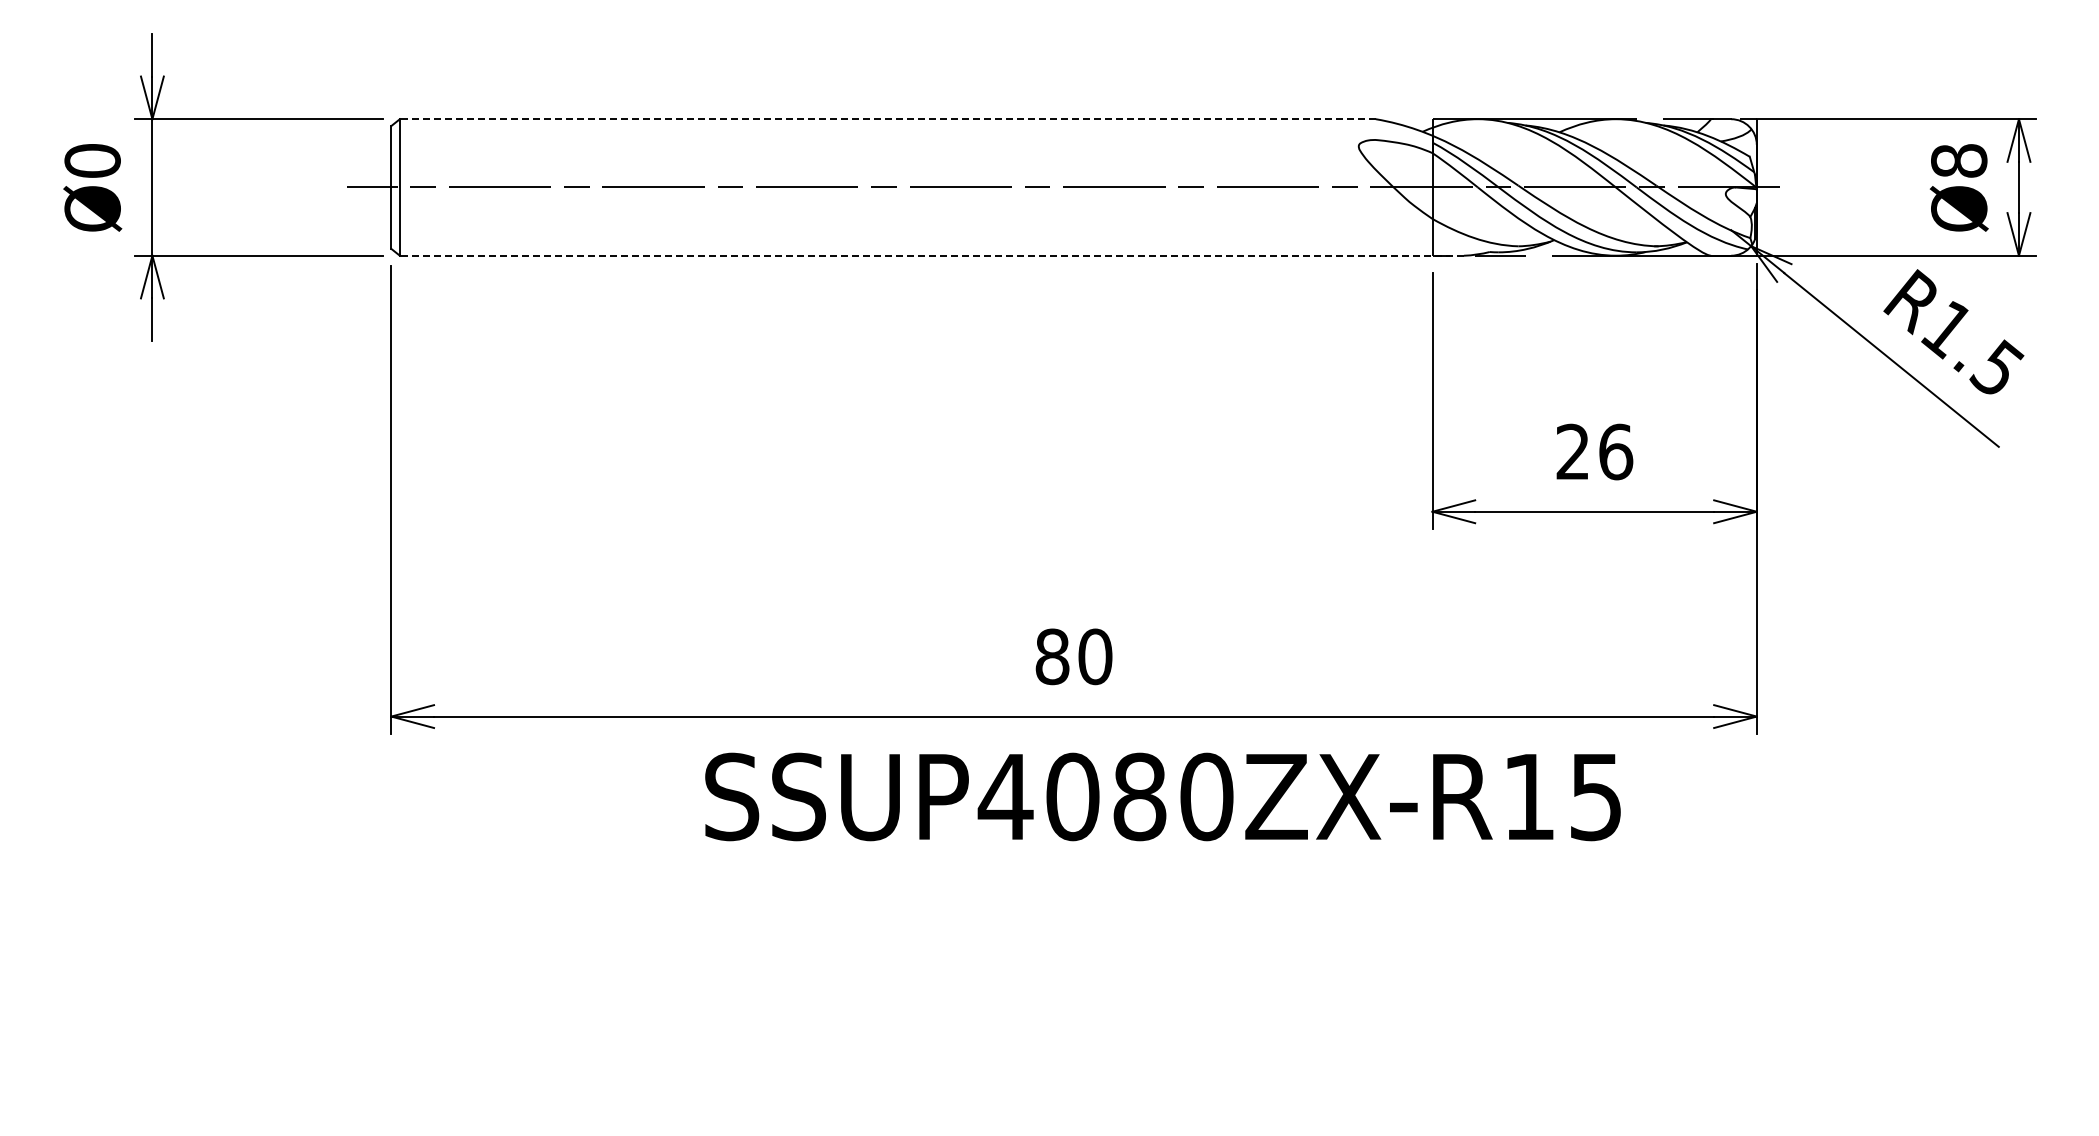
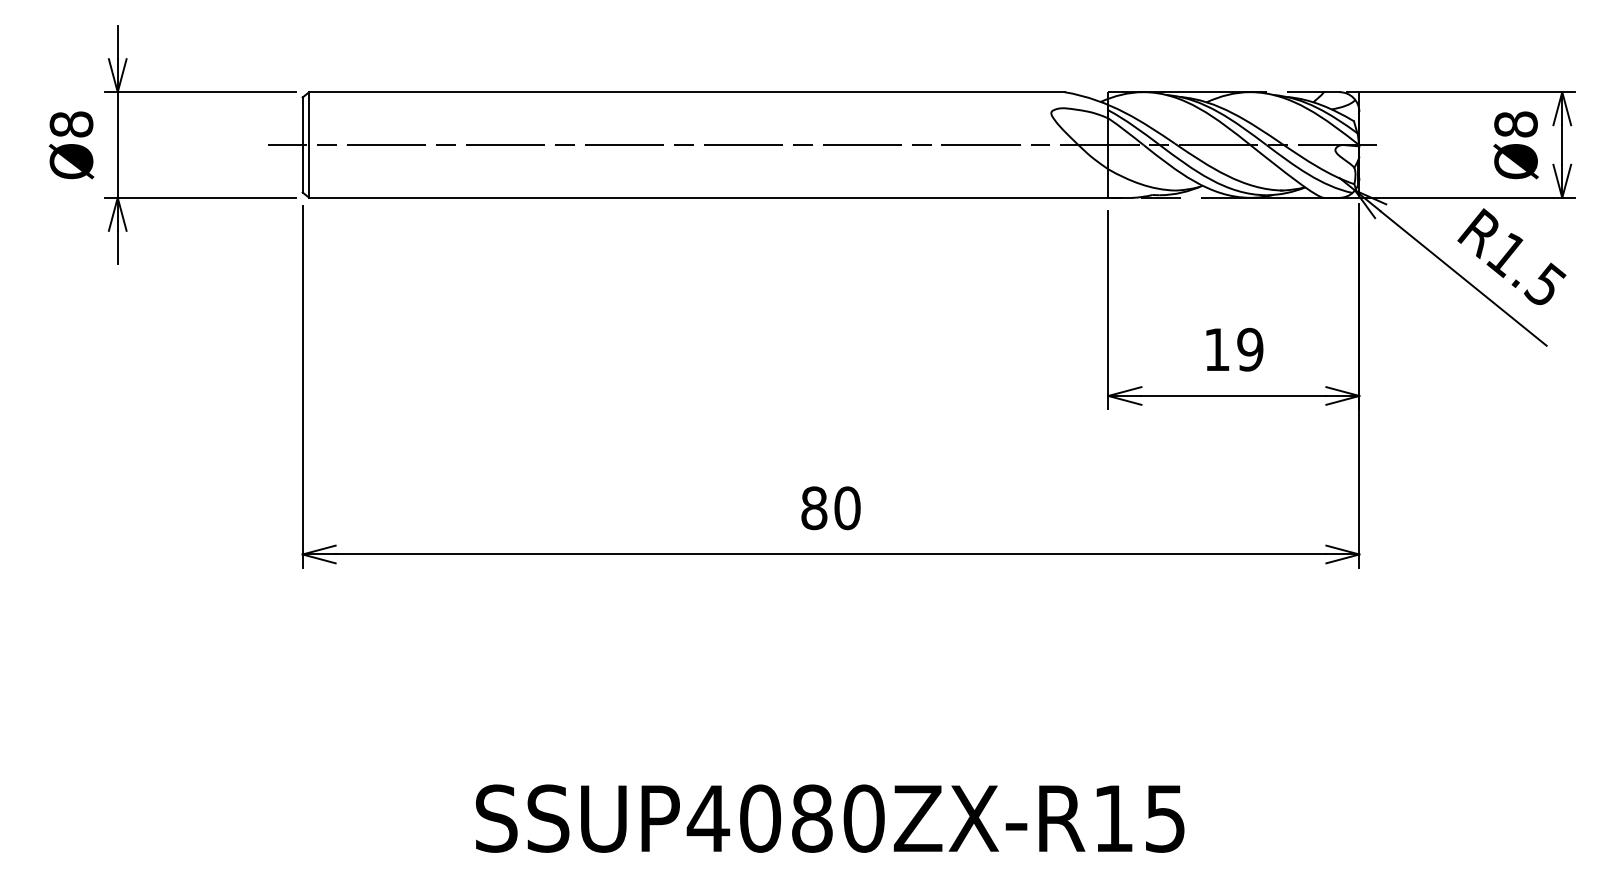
line: (887, 119) -> (686, 92), dashed -> solid
text: (92, 160) -> (71, 124), Ø0 -> Ø8
line: (931, 255) -> (720, 197), dashed -> solid
text: (1594, 451) -> (1233, 349), 26 -> 19
text: (1162, 796) -> (829, 818), moved

